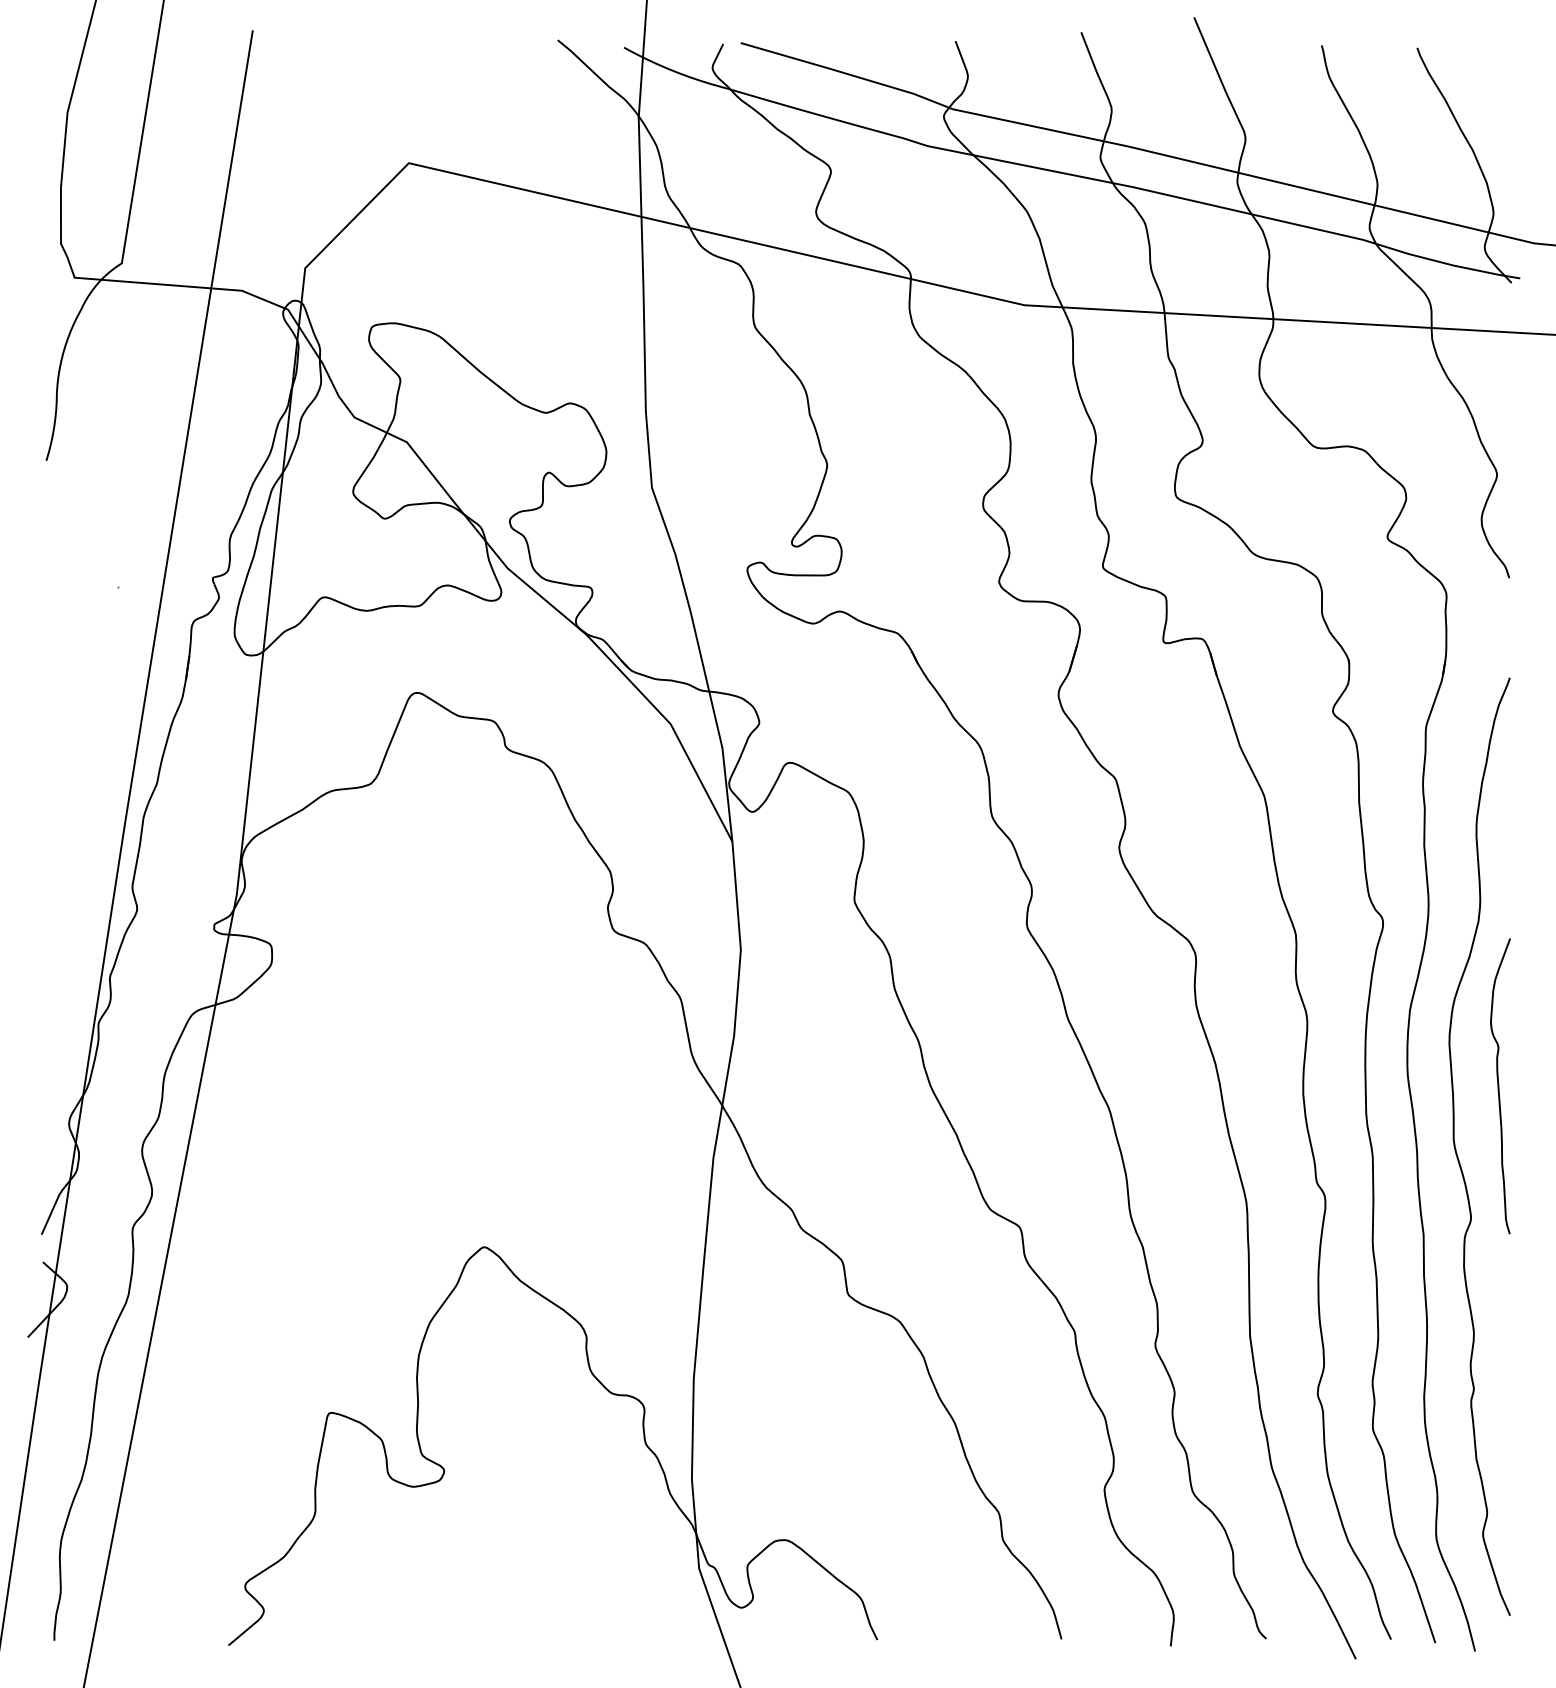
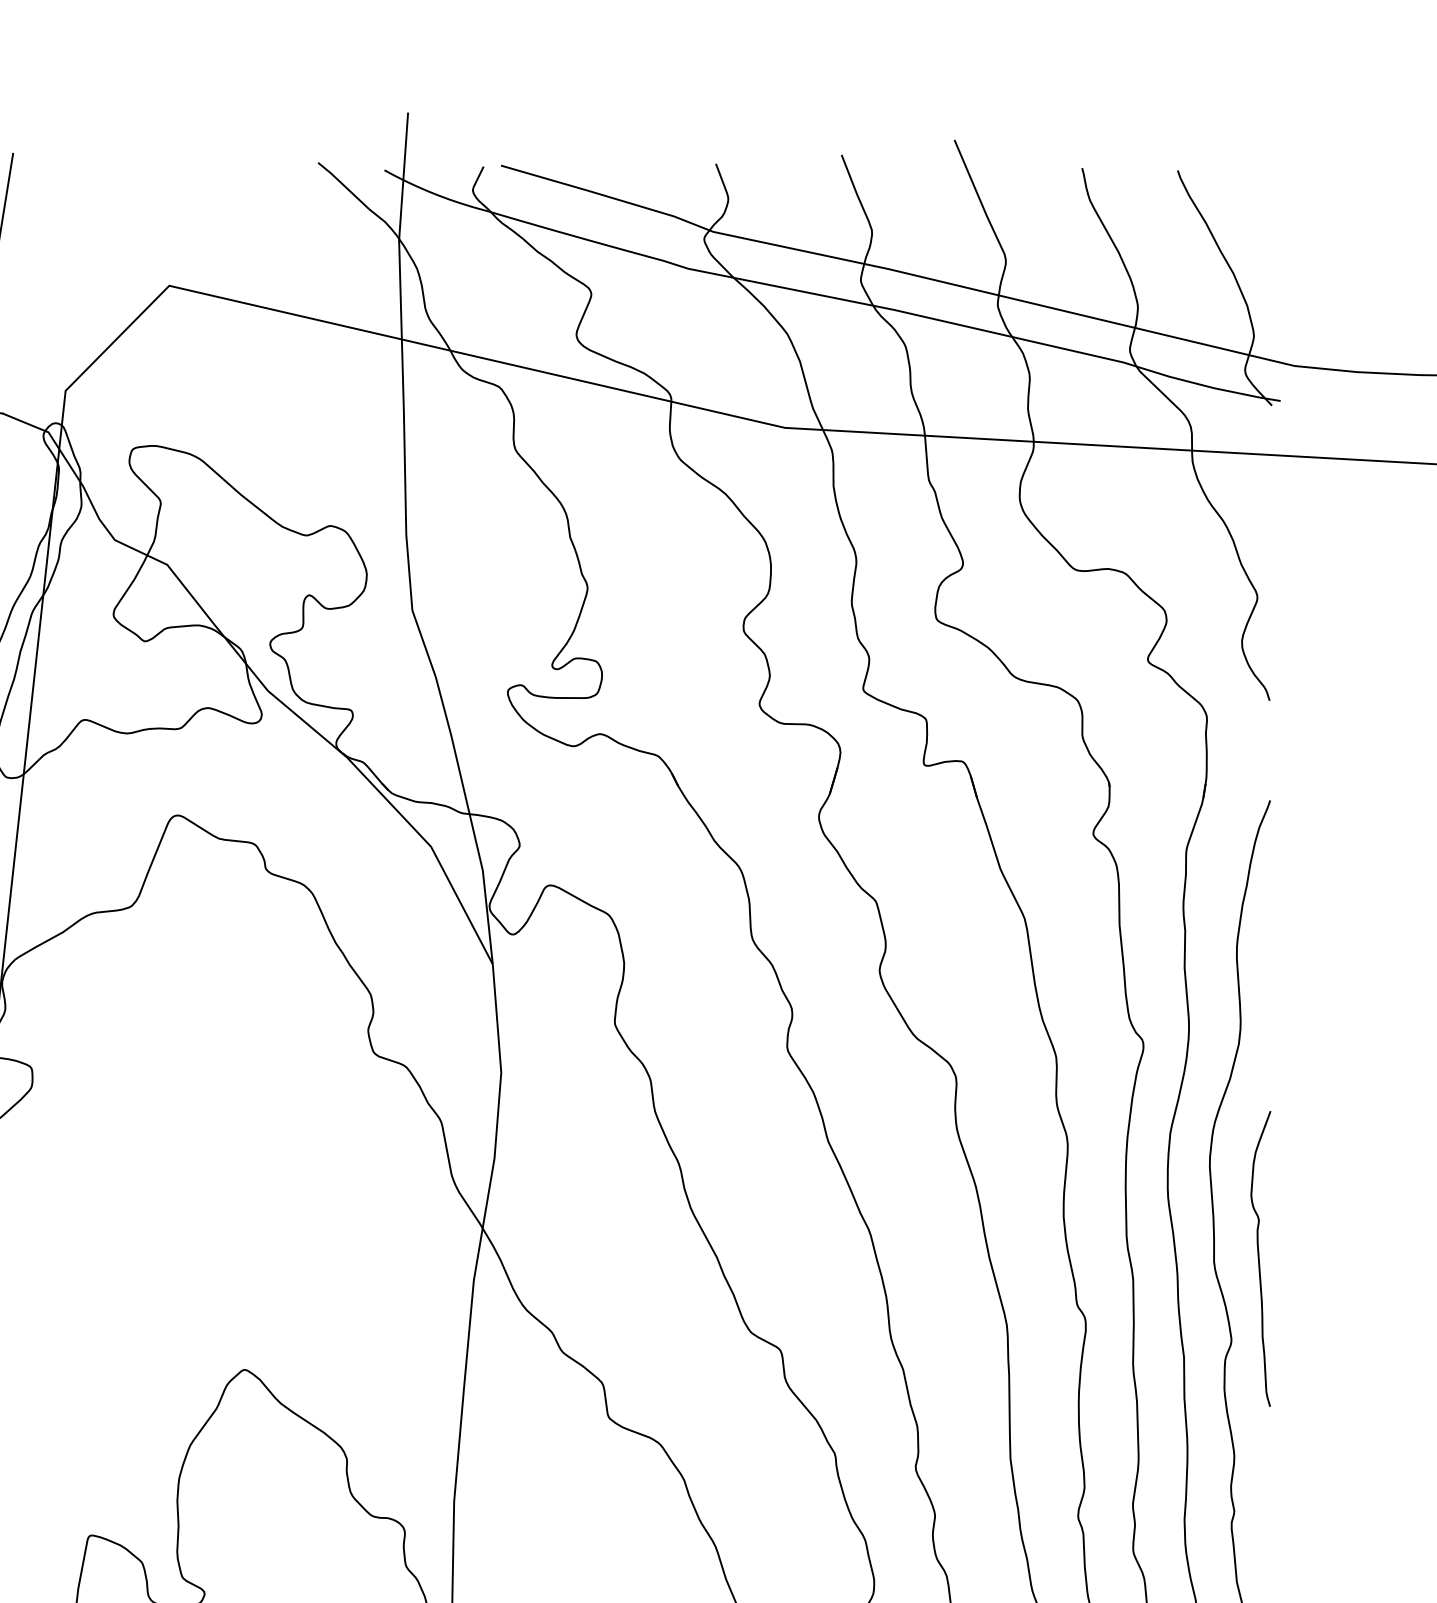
curve: (1499, 1086) -> (1259, 1259), moved

